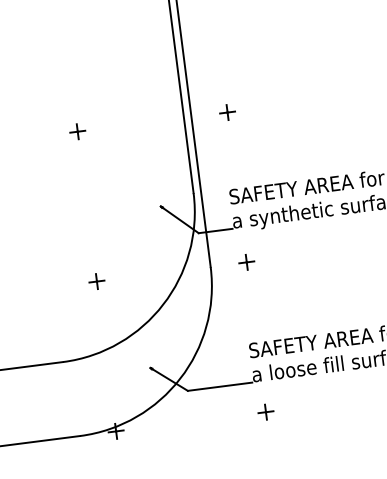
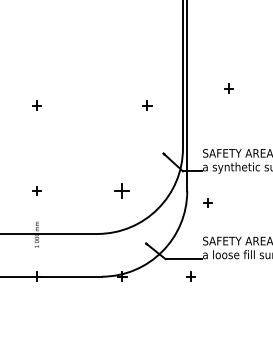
part: (226, 112) -> (228, 88), moved
part: (77, 131) -> (147, 105), moved
part: (245, 261) -> (207, 202), moved
part: (97, 280) -> (122, 190), size x1.6
part: (265, 411) -> (190, 276), moved

